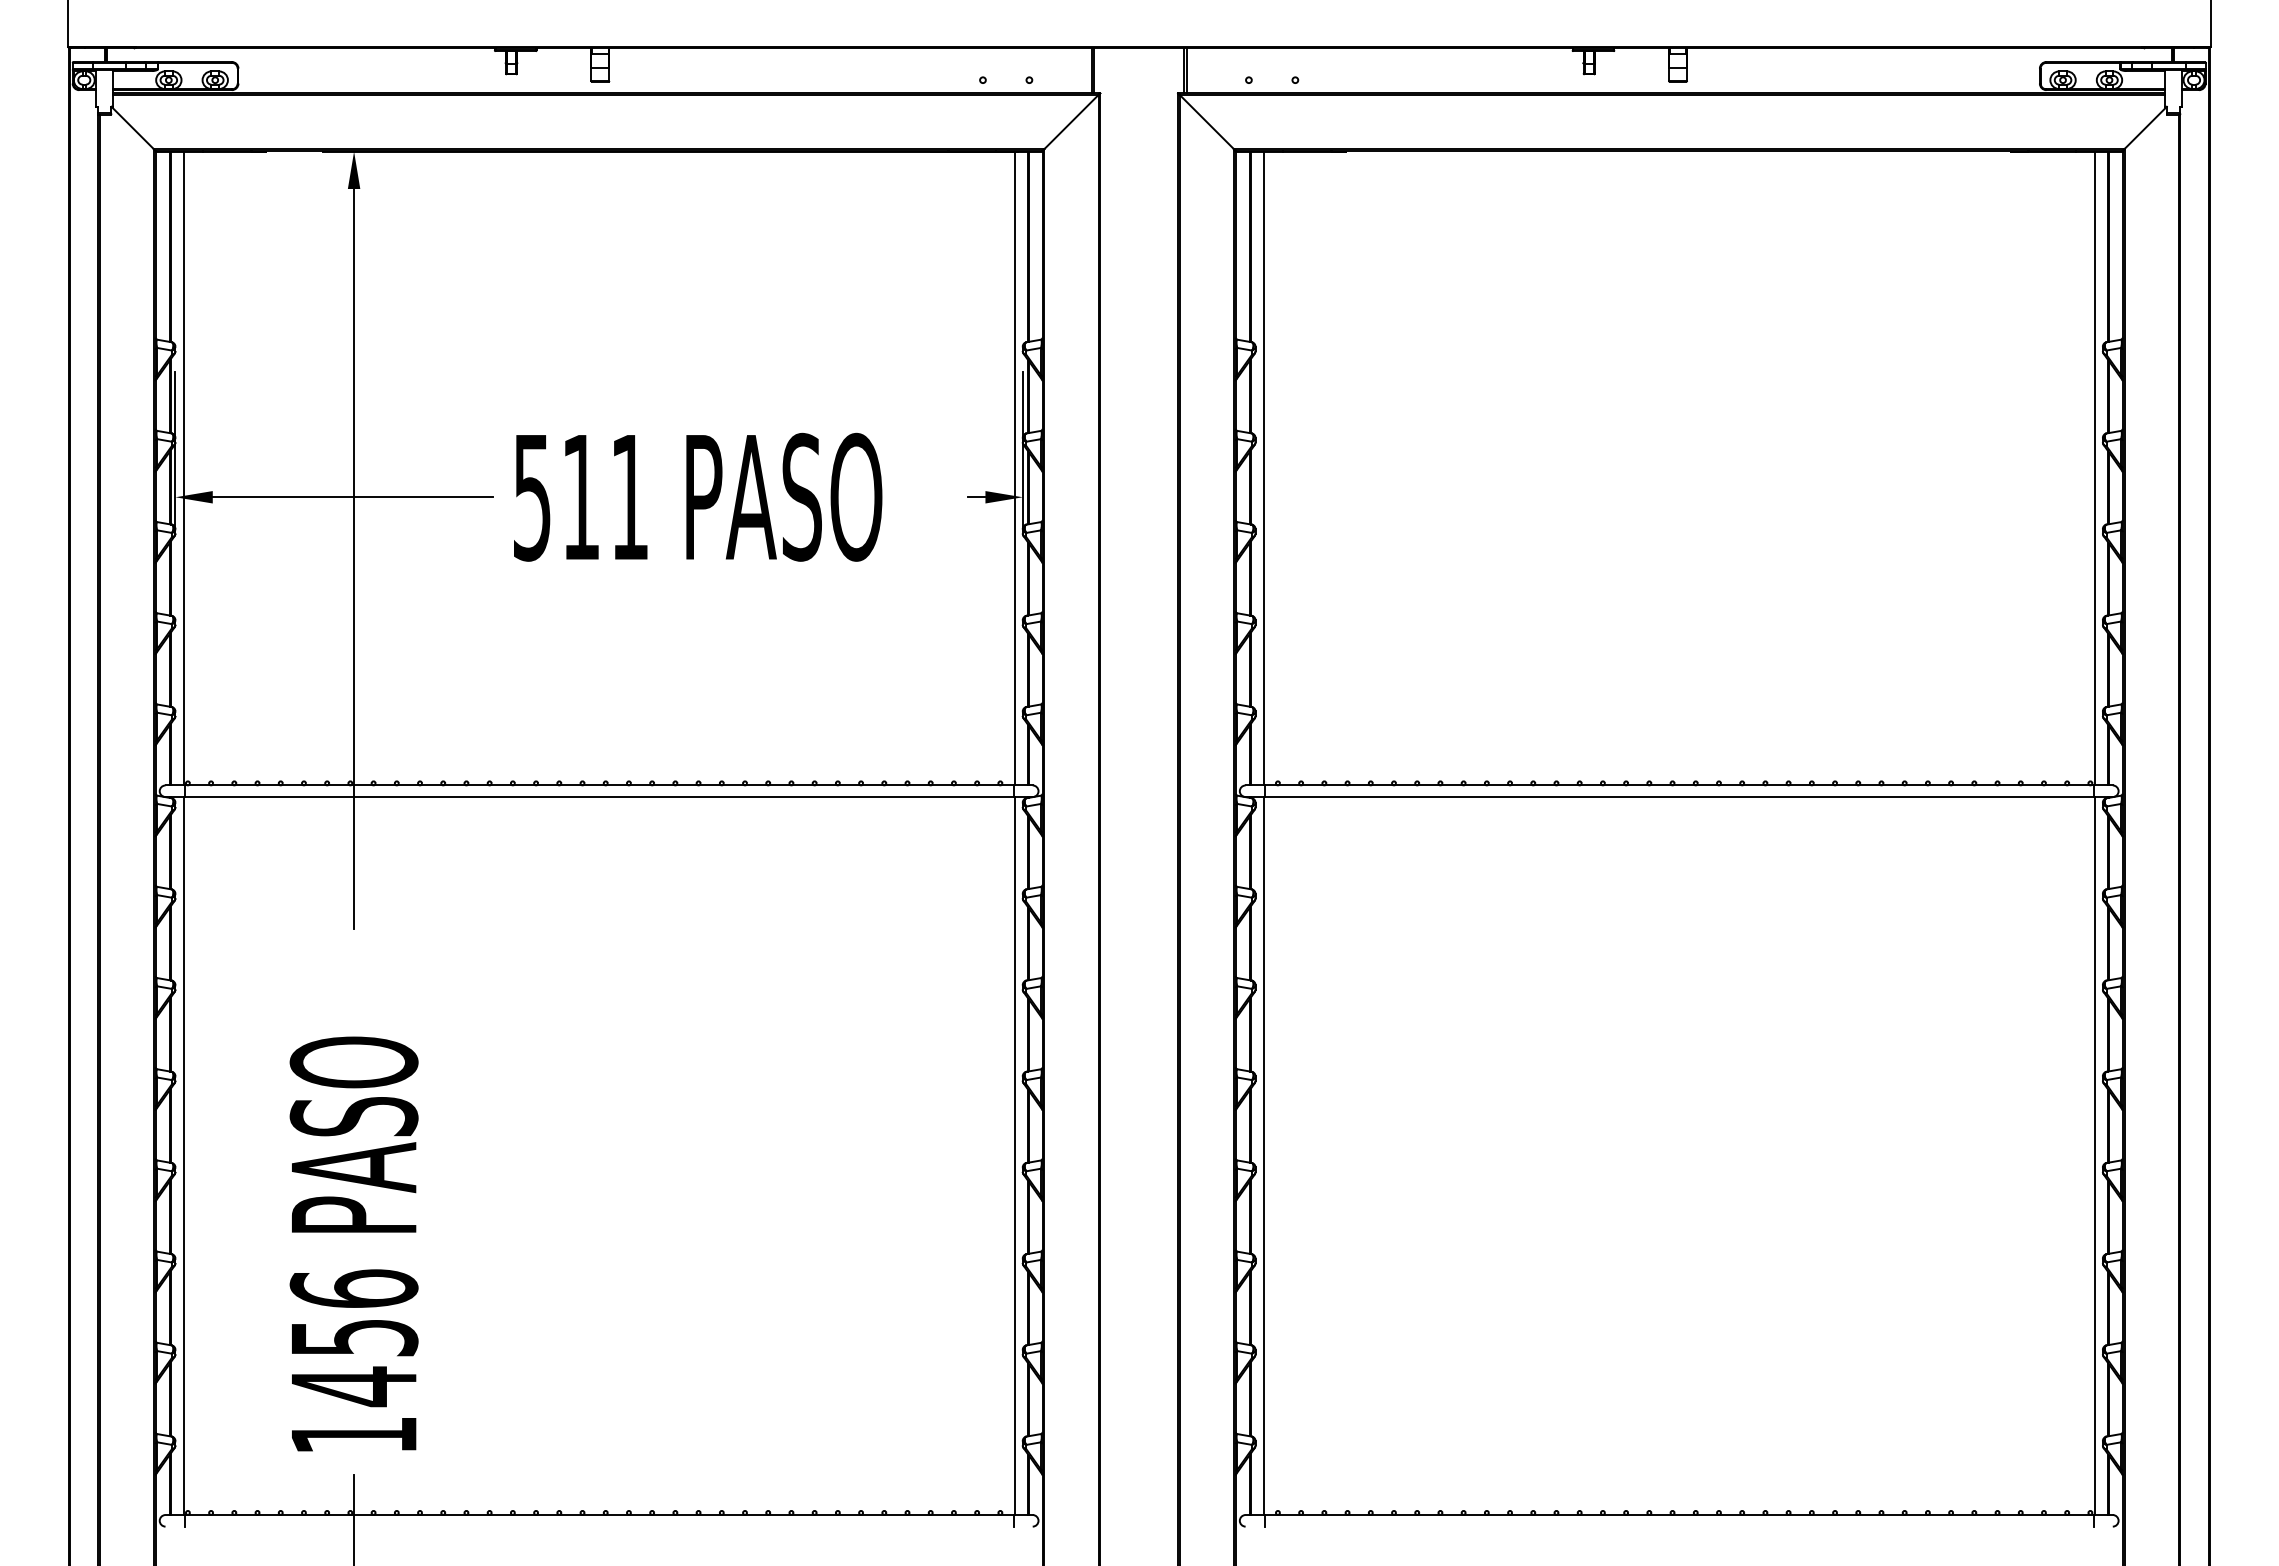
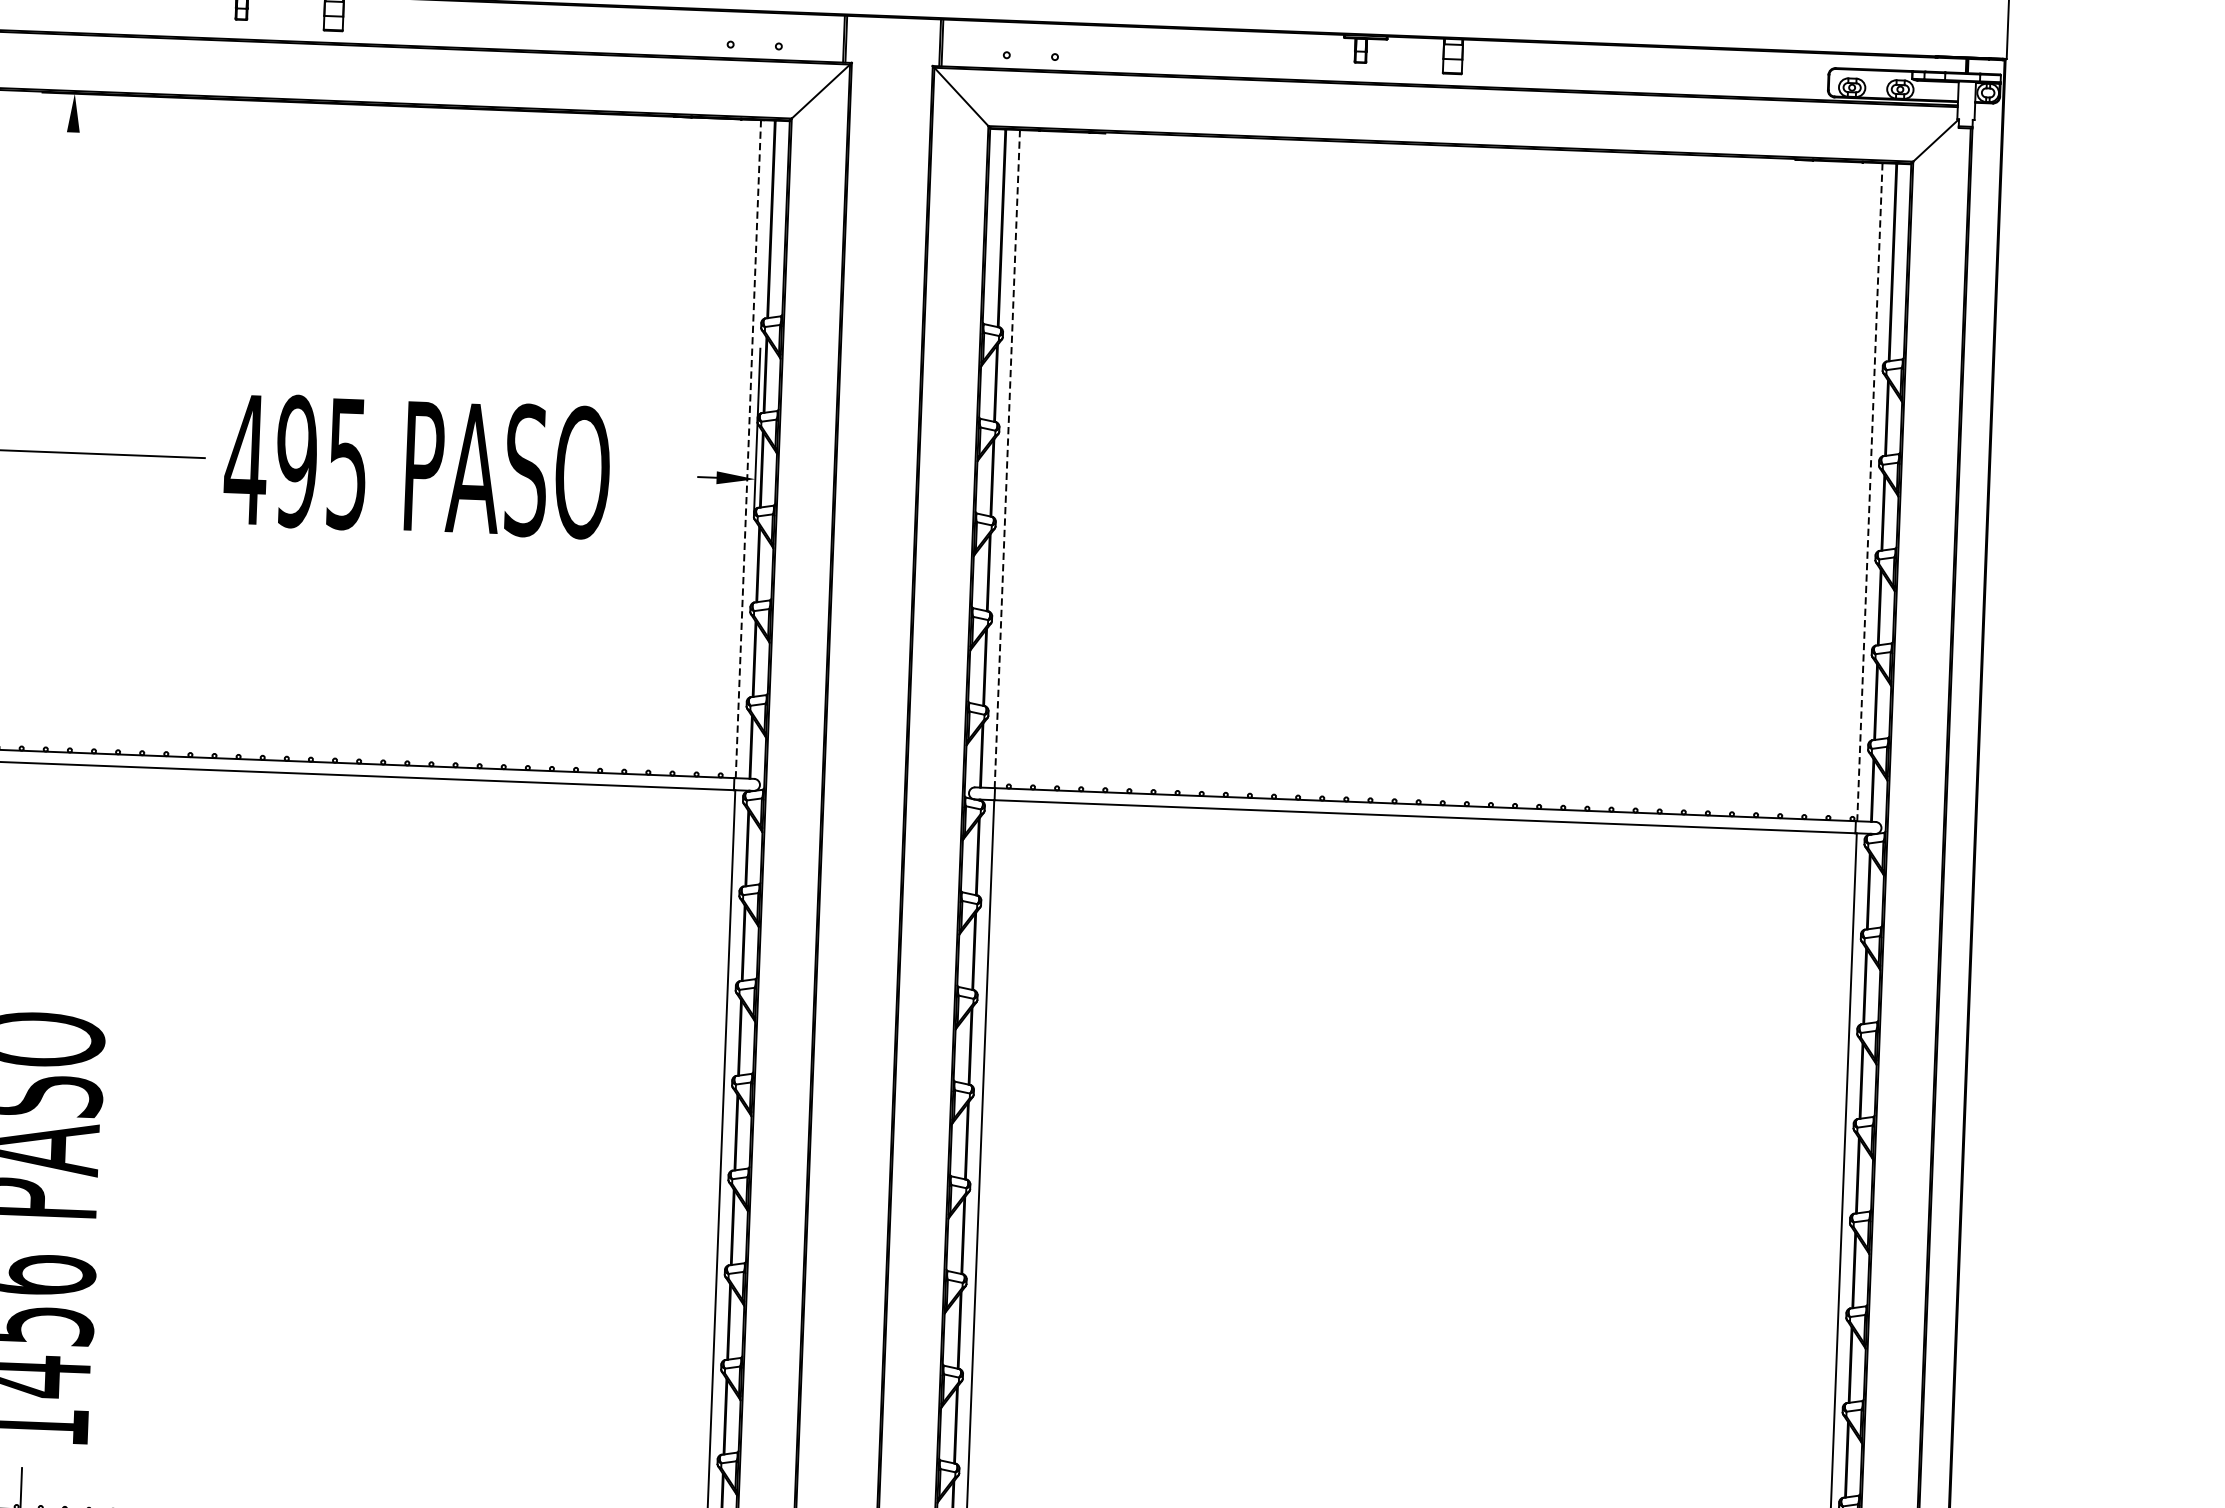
line: (1014, 468) -> (747, 449), solid -> dashed
line: (1264, 468) -> (1007, 459), solid -> dashed
line: (2095, 468) -> (1870, 492), solid -> dashed
text: (579, 496) -> (295, 460), 511 -> 495
line: (354, 559) -> (58, 517), removed

